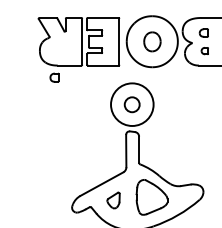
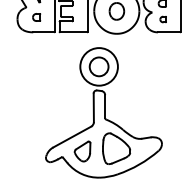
part: (54, 77) -> (36, 17), moved
circle: (131, 104) -> (98, 66), size x1.43
part: (113, 200) -> (82, 151), size x1.43

